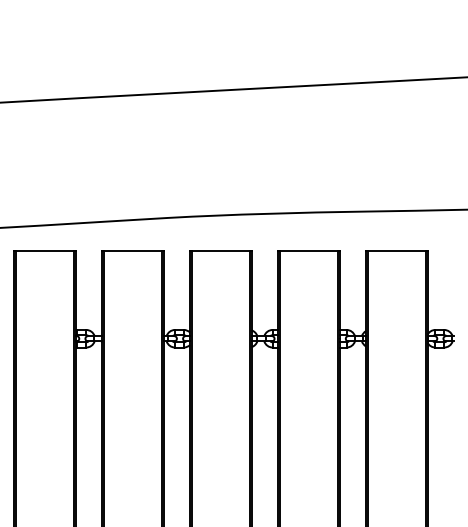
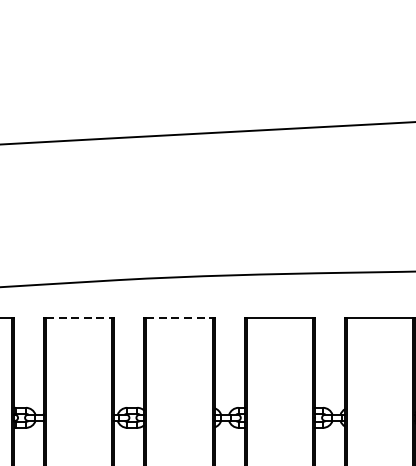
line: (133, 250) -> (79, 317), solid -> dashed
line: (221, 250) -> (180, 317), solid -> dashed

